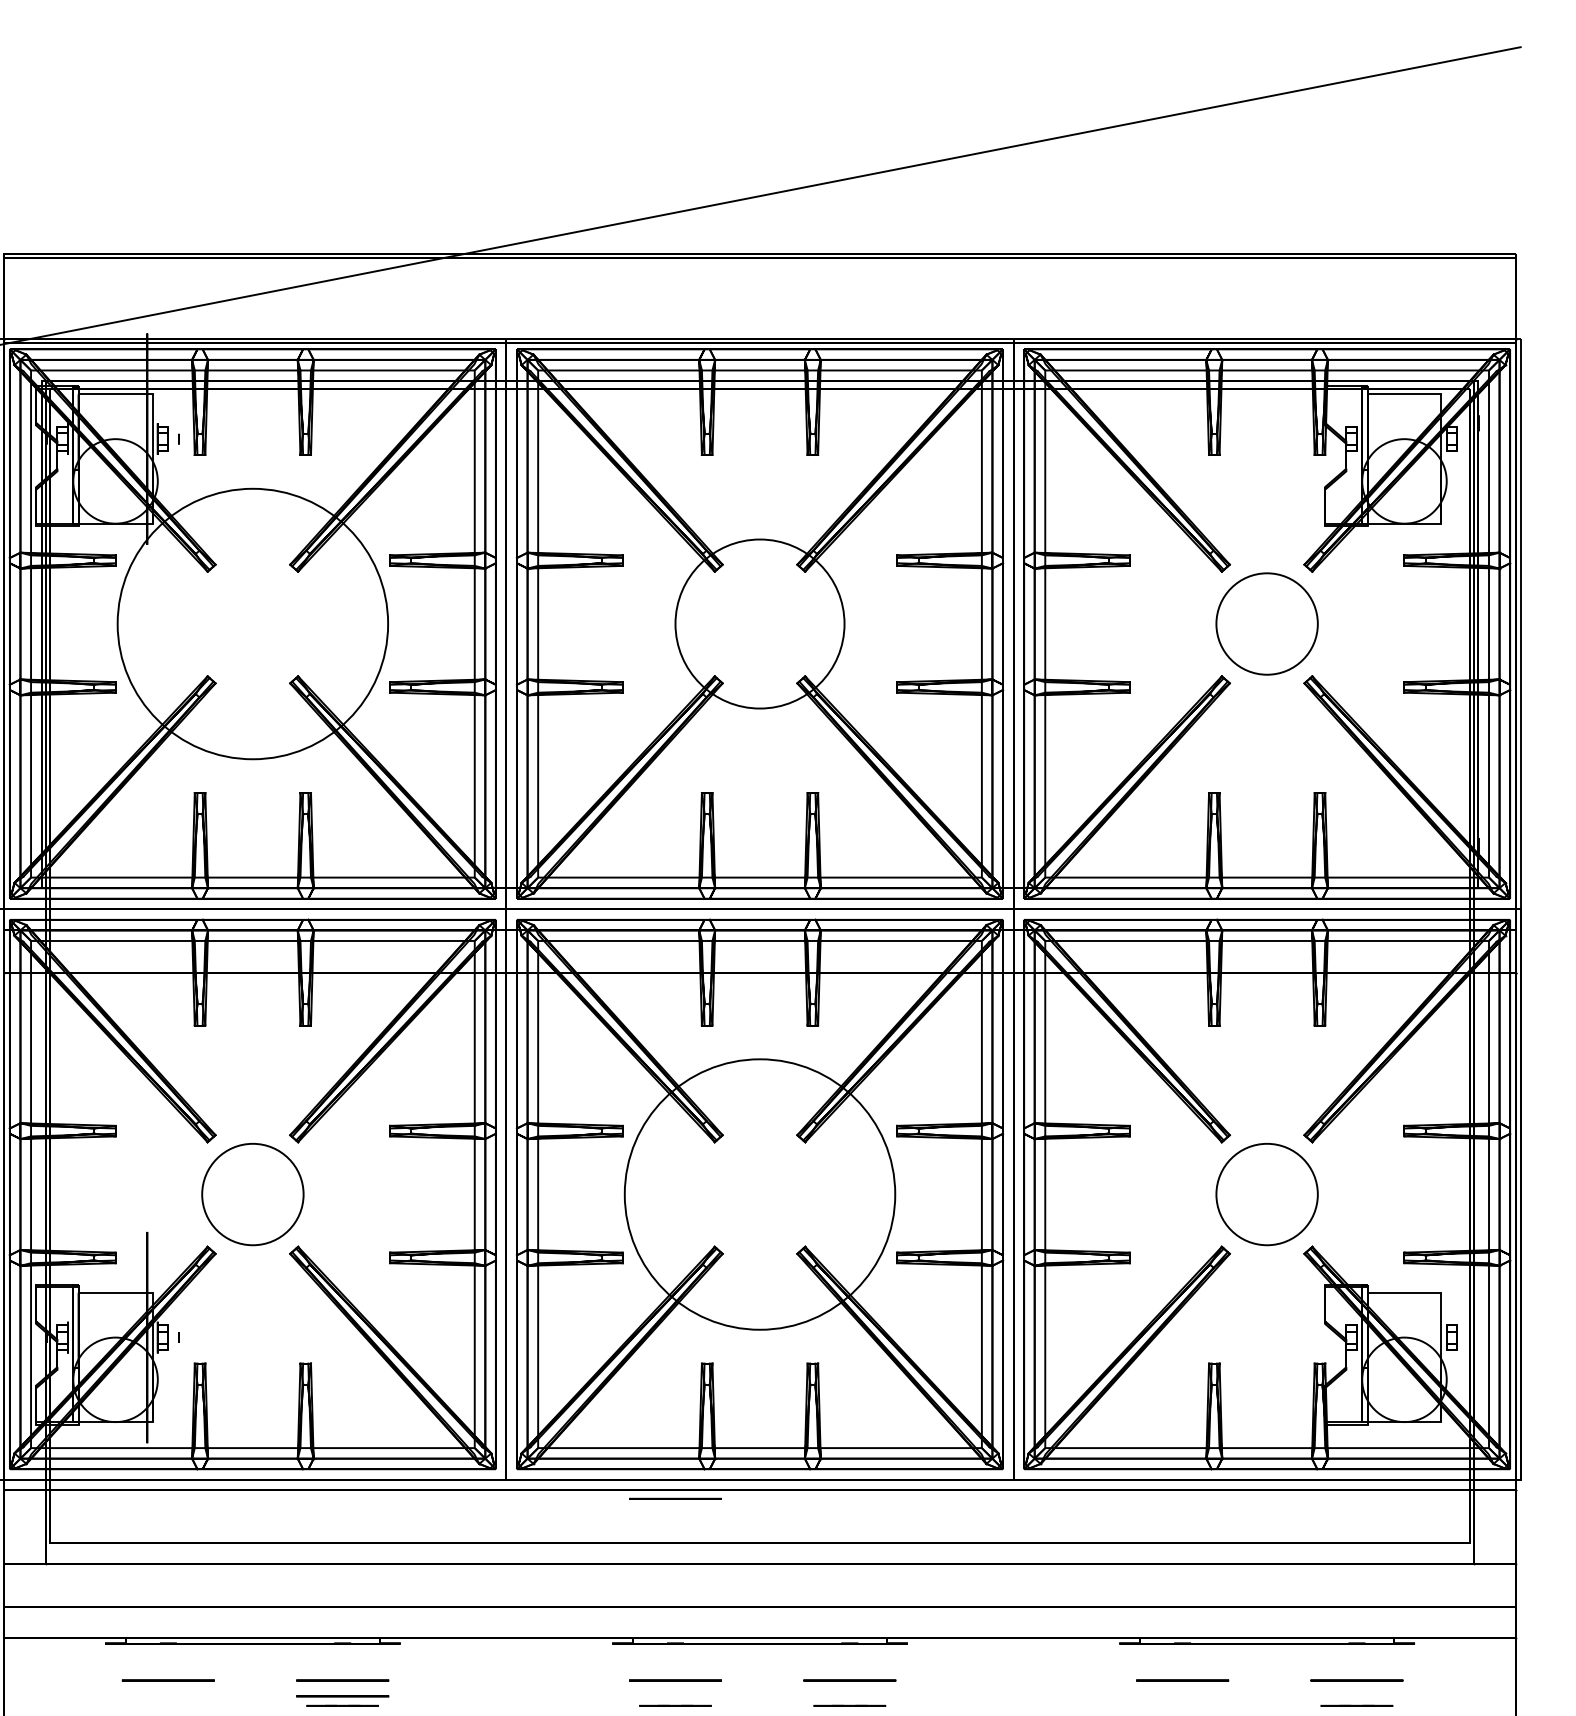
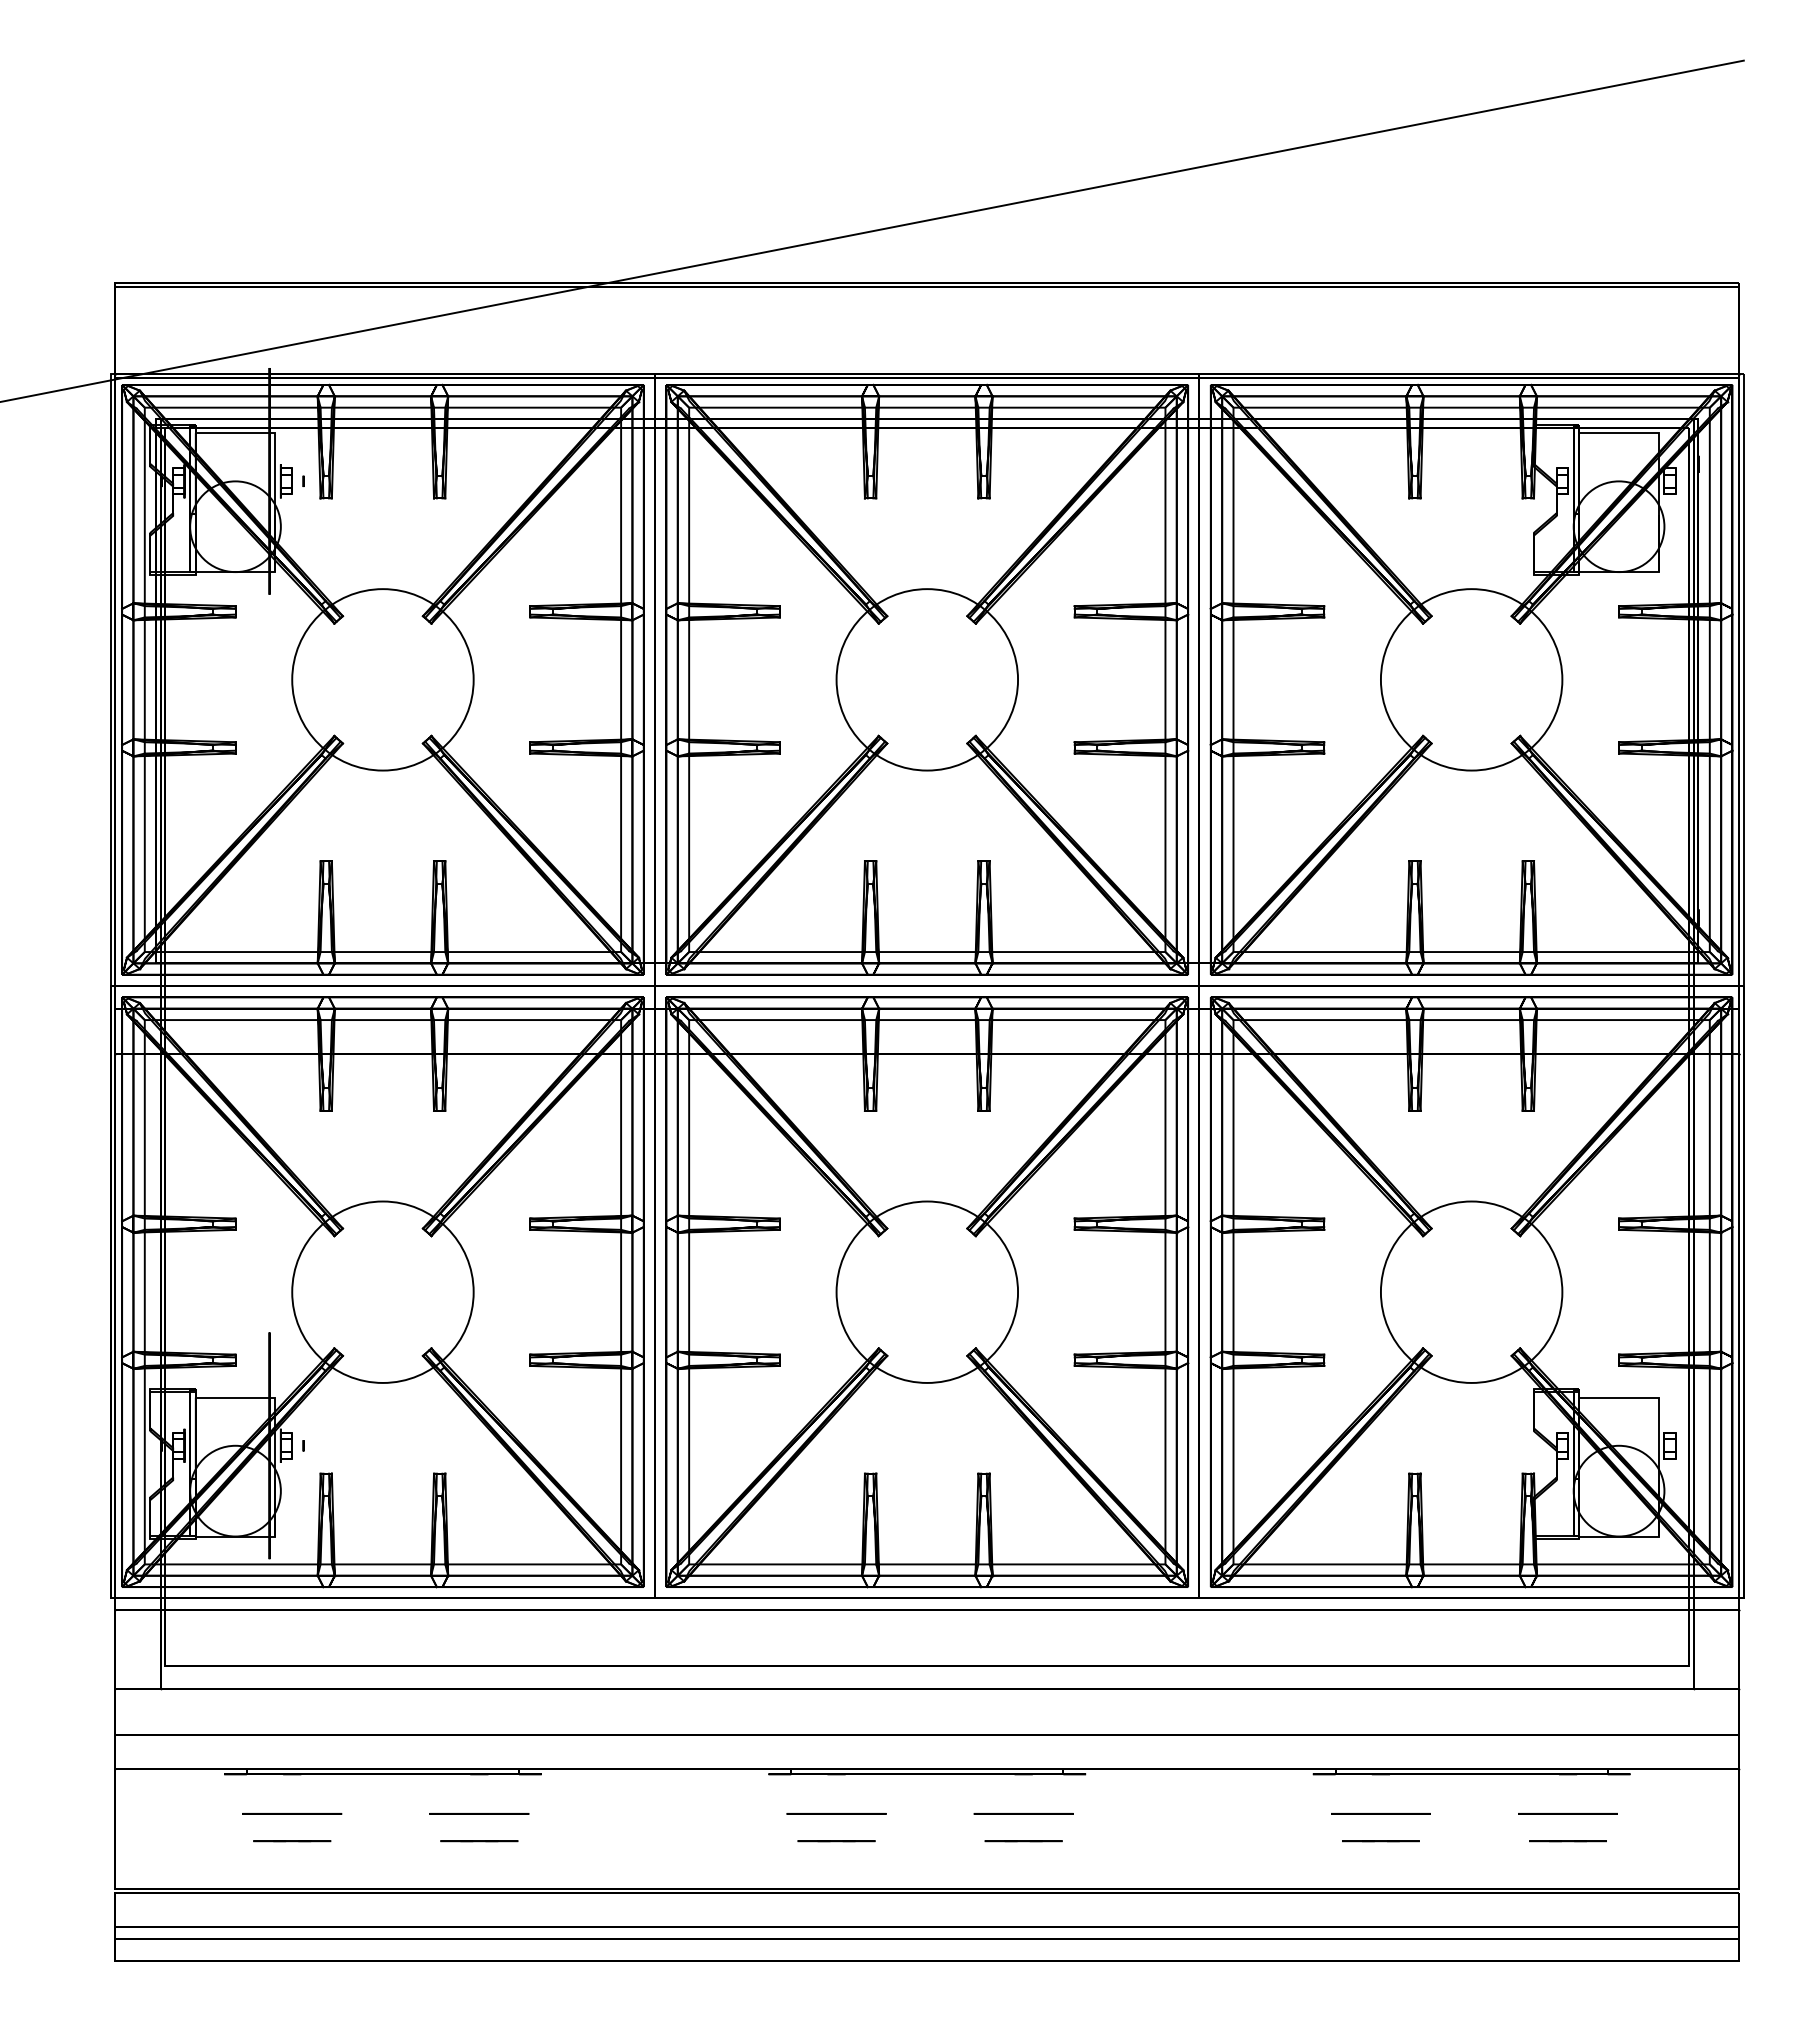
circle: (252, 623) -> (382, 679), size x0.62
circle: (1266, 623) -> (1471, 679), size x1.67
circle: (252, 1193) -> (382, 1291), size x1.67
circle: (760, 1193) -> (927, 1291), size x0.62
circle: (1266, 1193) -> (1471, 1291), size x1.67
circle: (675, 1498) -> (836, 1618), removed
circle: (342, 1695) -> (479, 1830), removed
line: (168, 1706) -> (292, 1841), added
line: (1182, 1706) -> (1380, 1841), added

